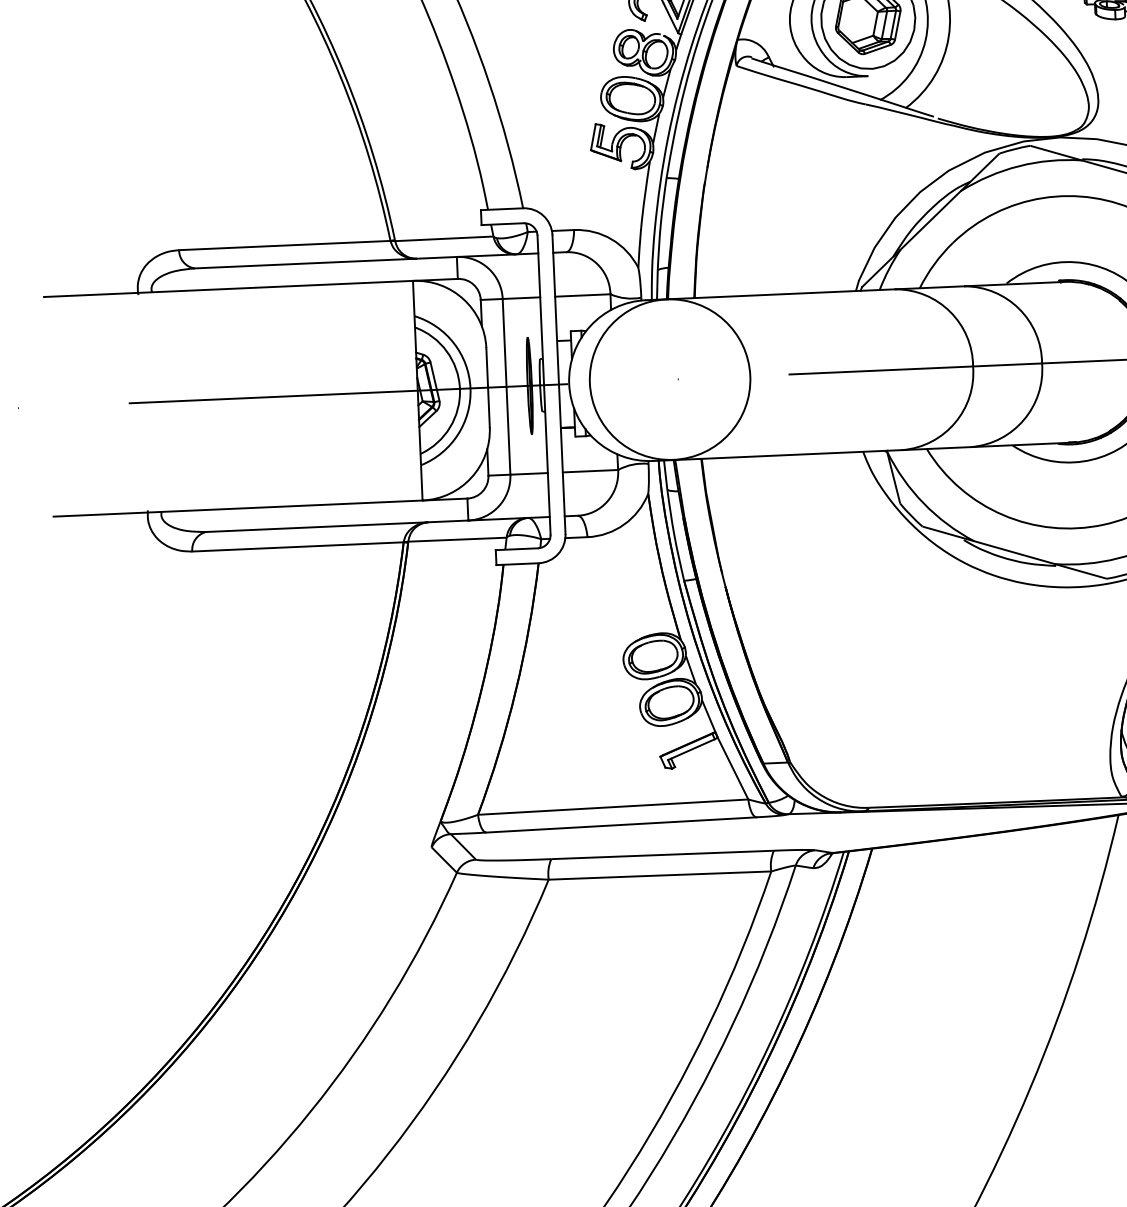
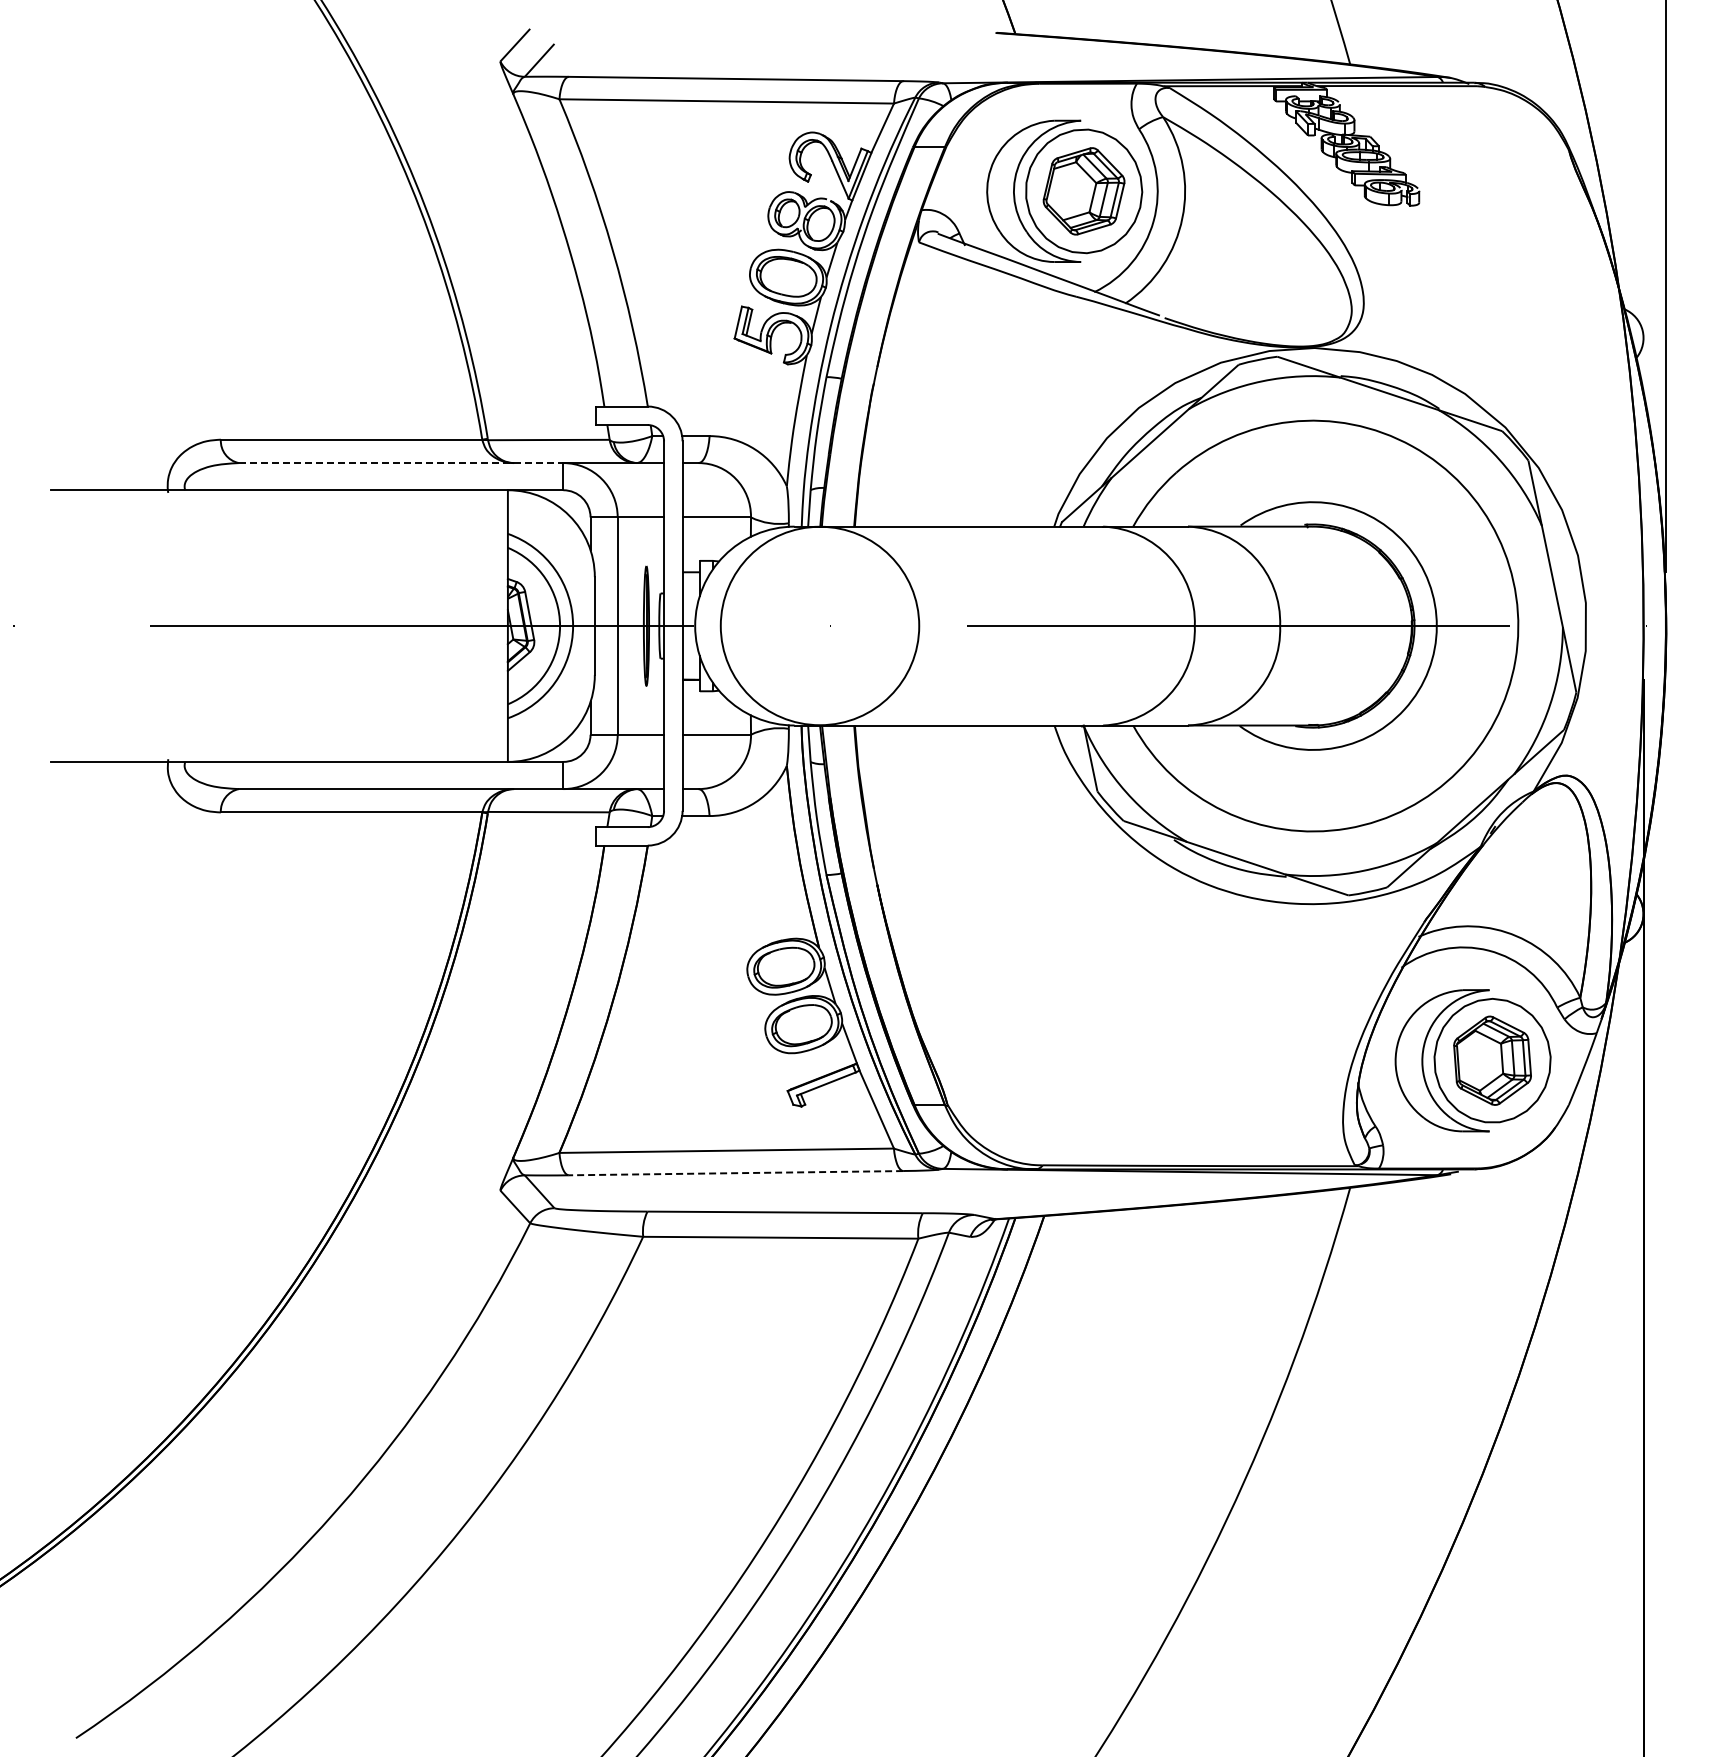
line: (326, 263) -> (401, 463), solid -> dashed
line: (621, 825) -> (735, 1173), solid -> dashed

